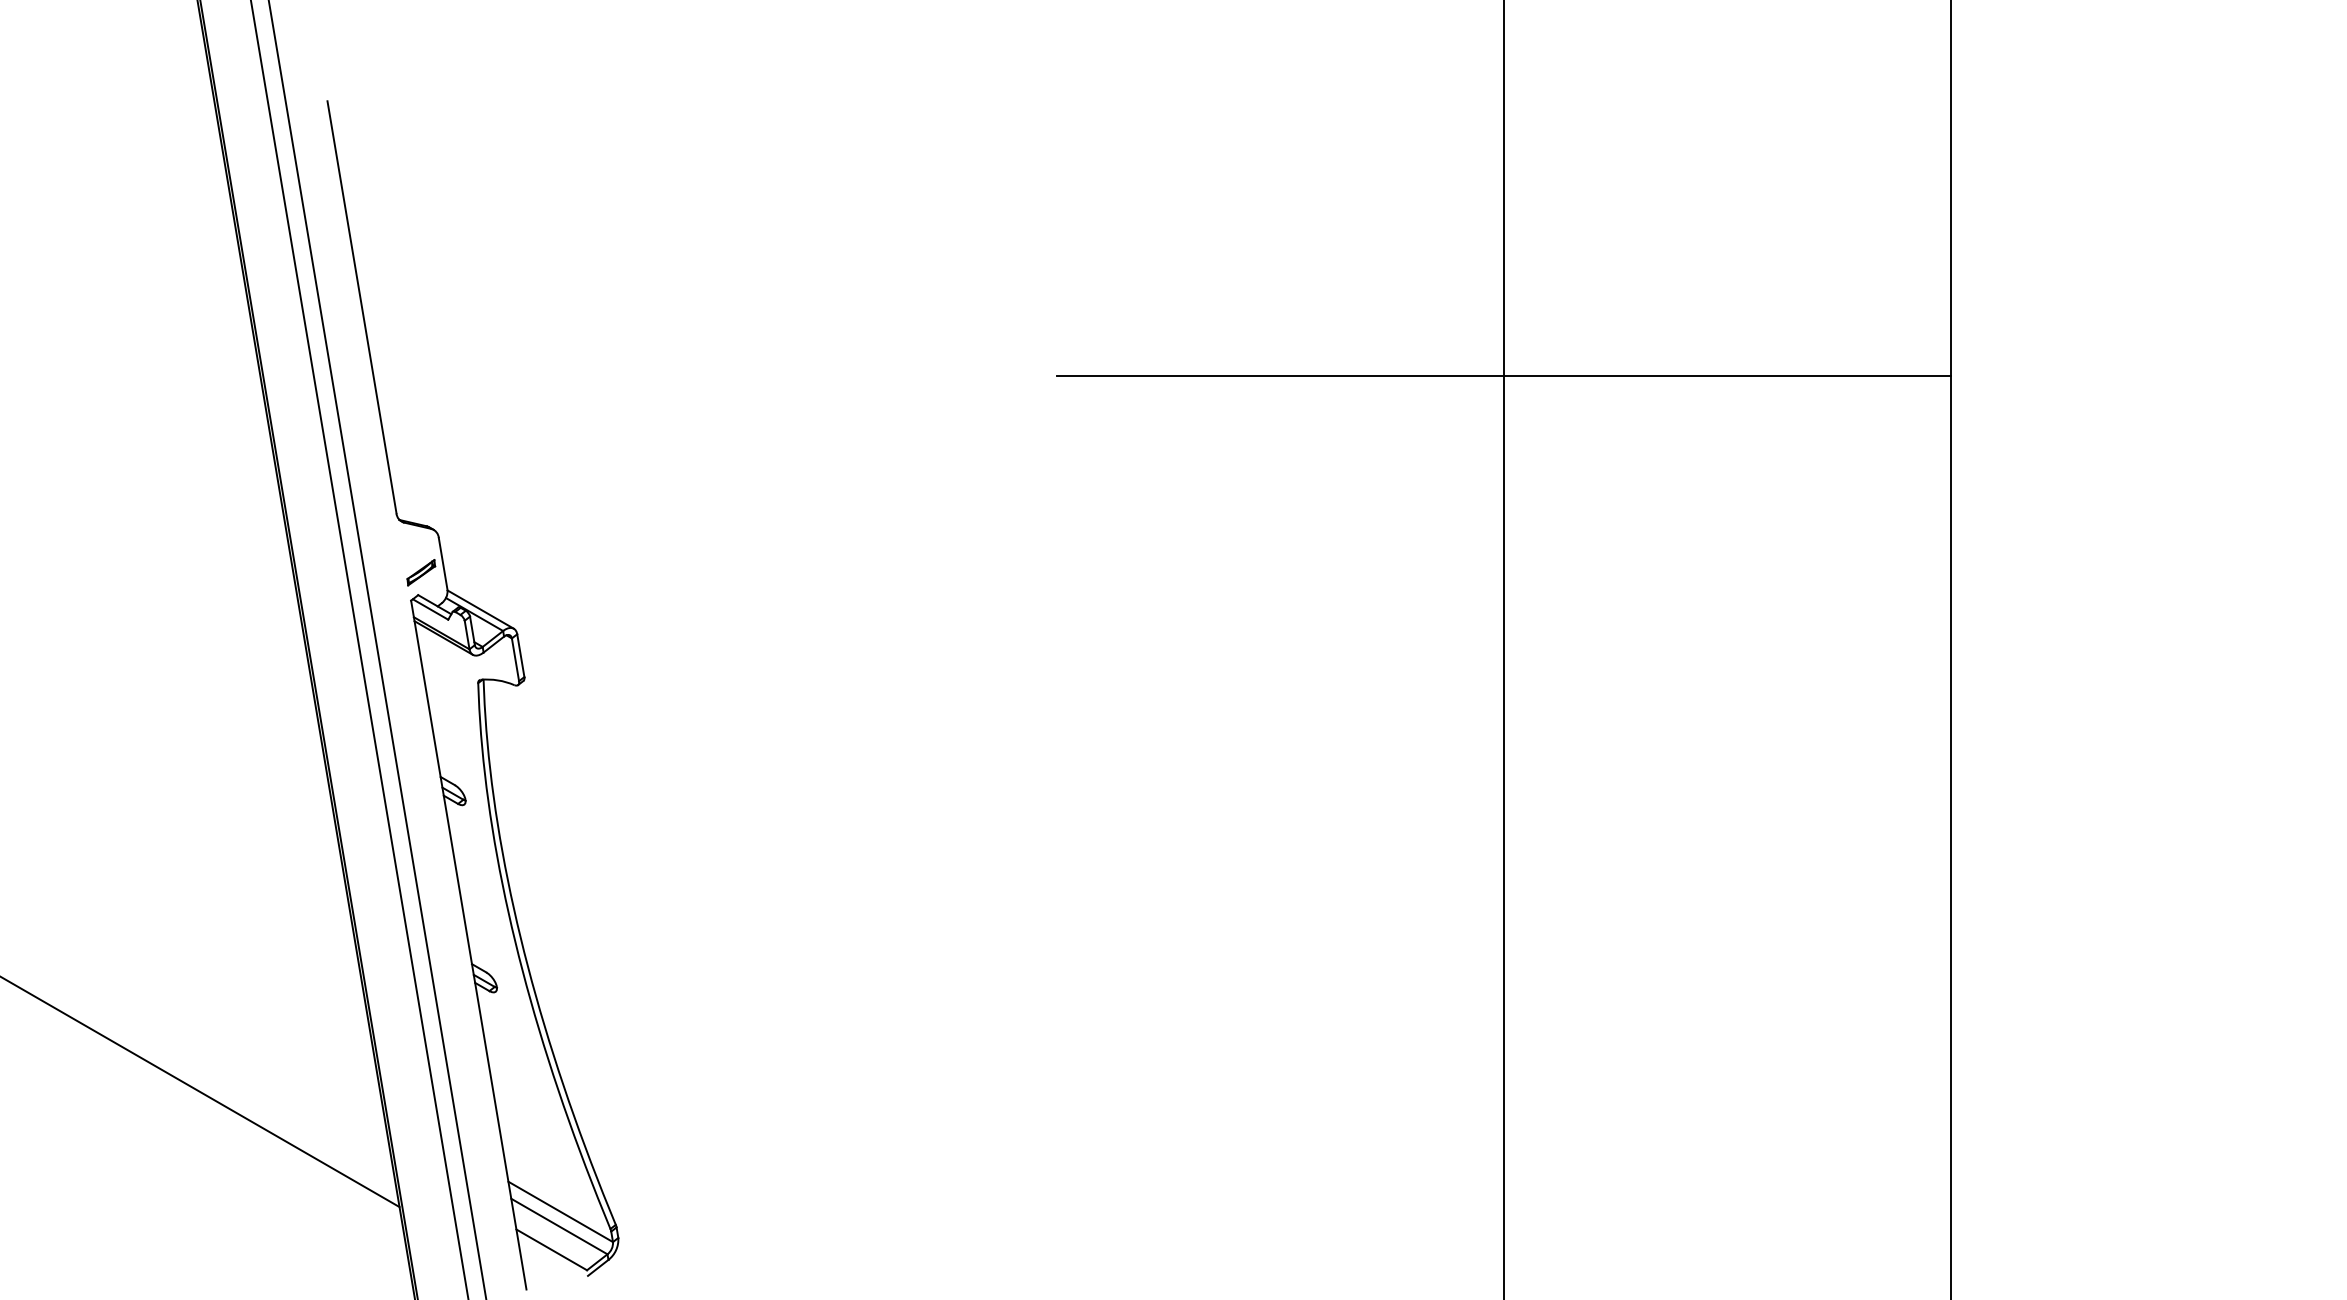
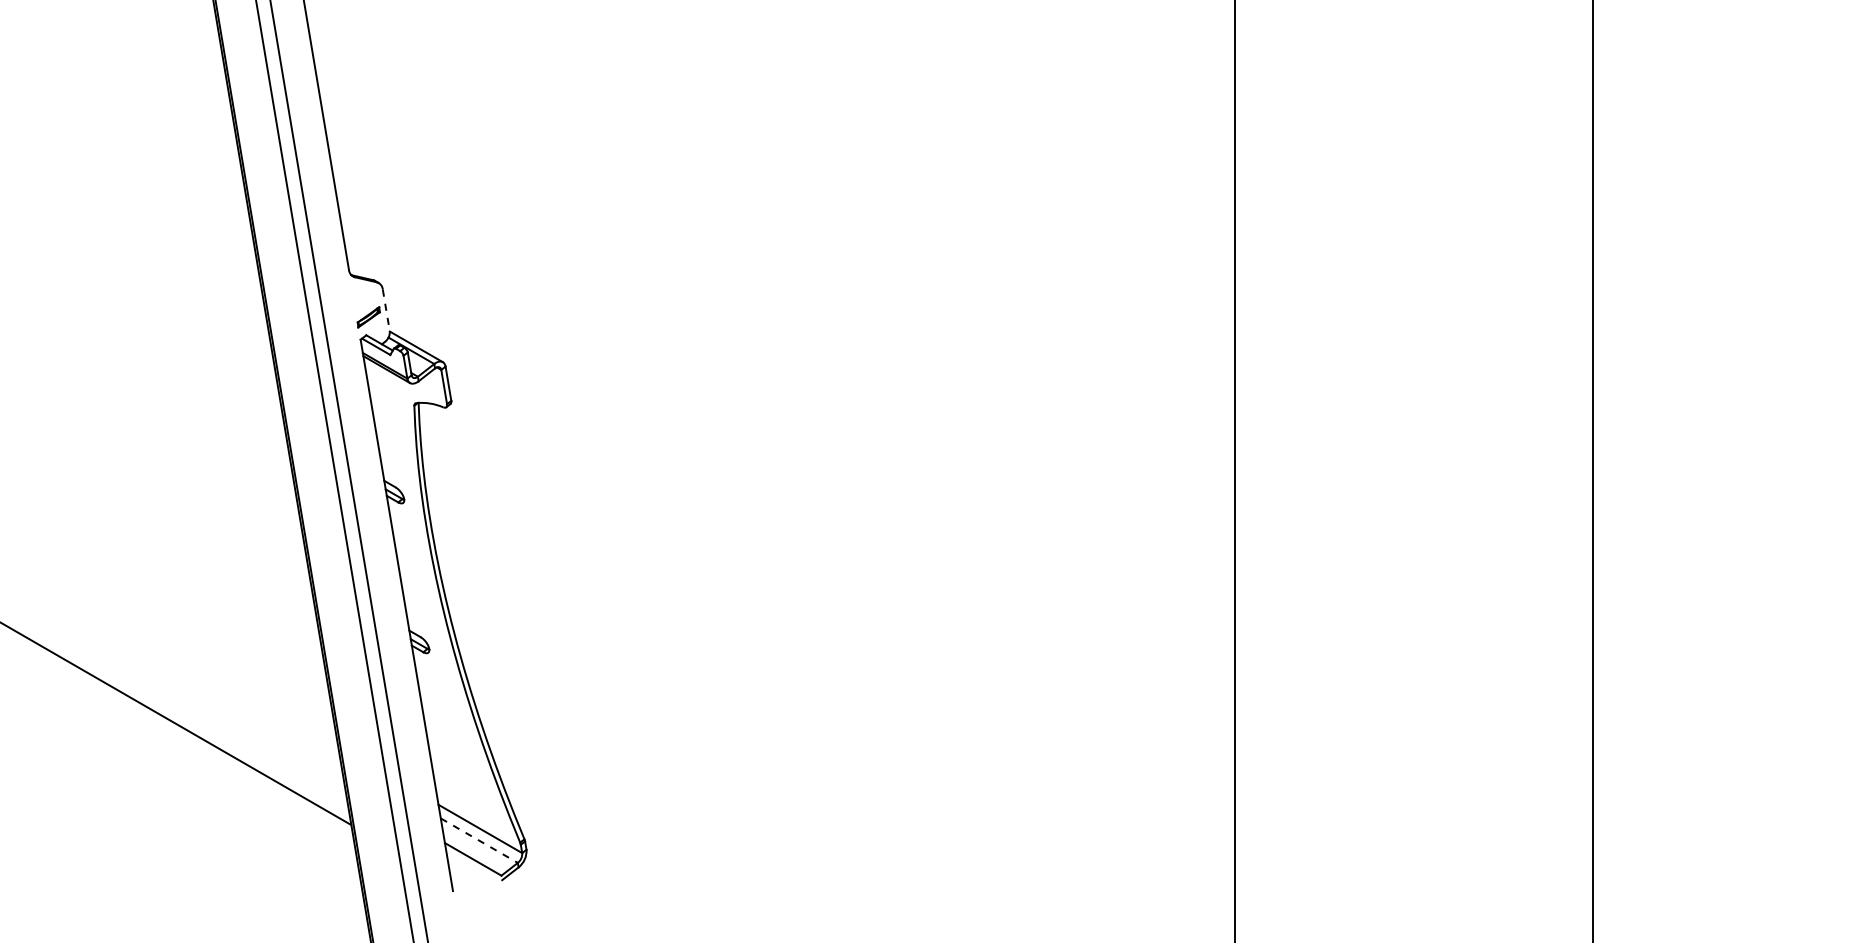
line: (1503, 376) -> (1234, 160), removed
line: (443, 564) -> (386, 310), solid -> dashed
line: (559, 1226) -> (479, 840), solid -> dashed

